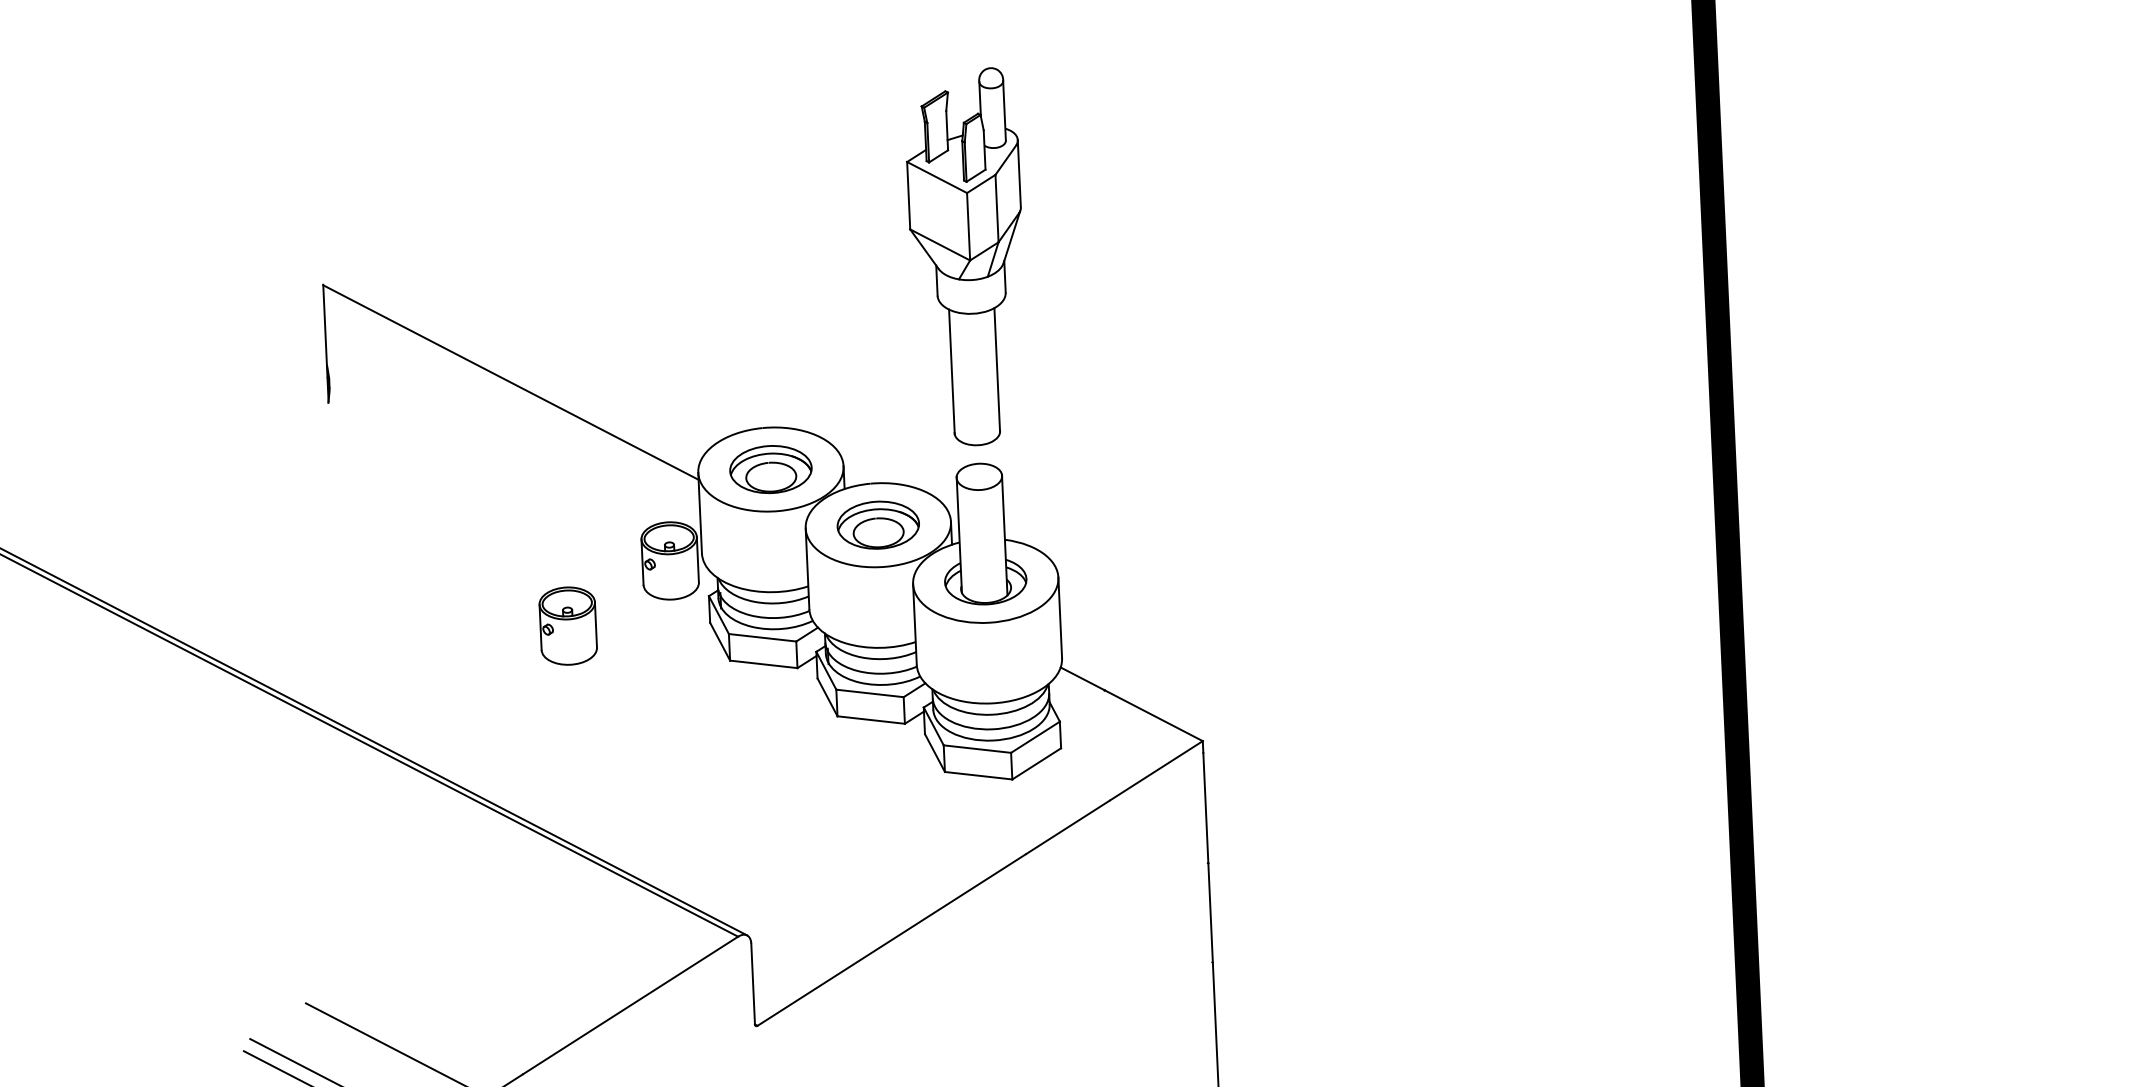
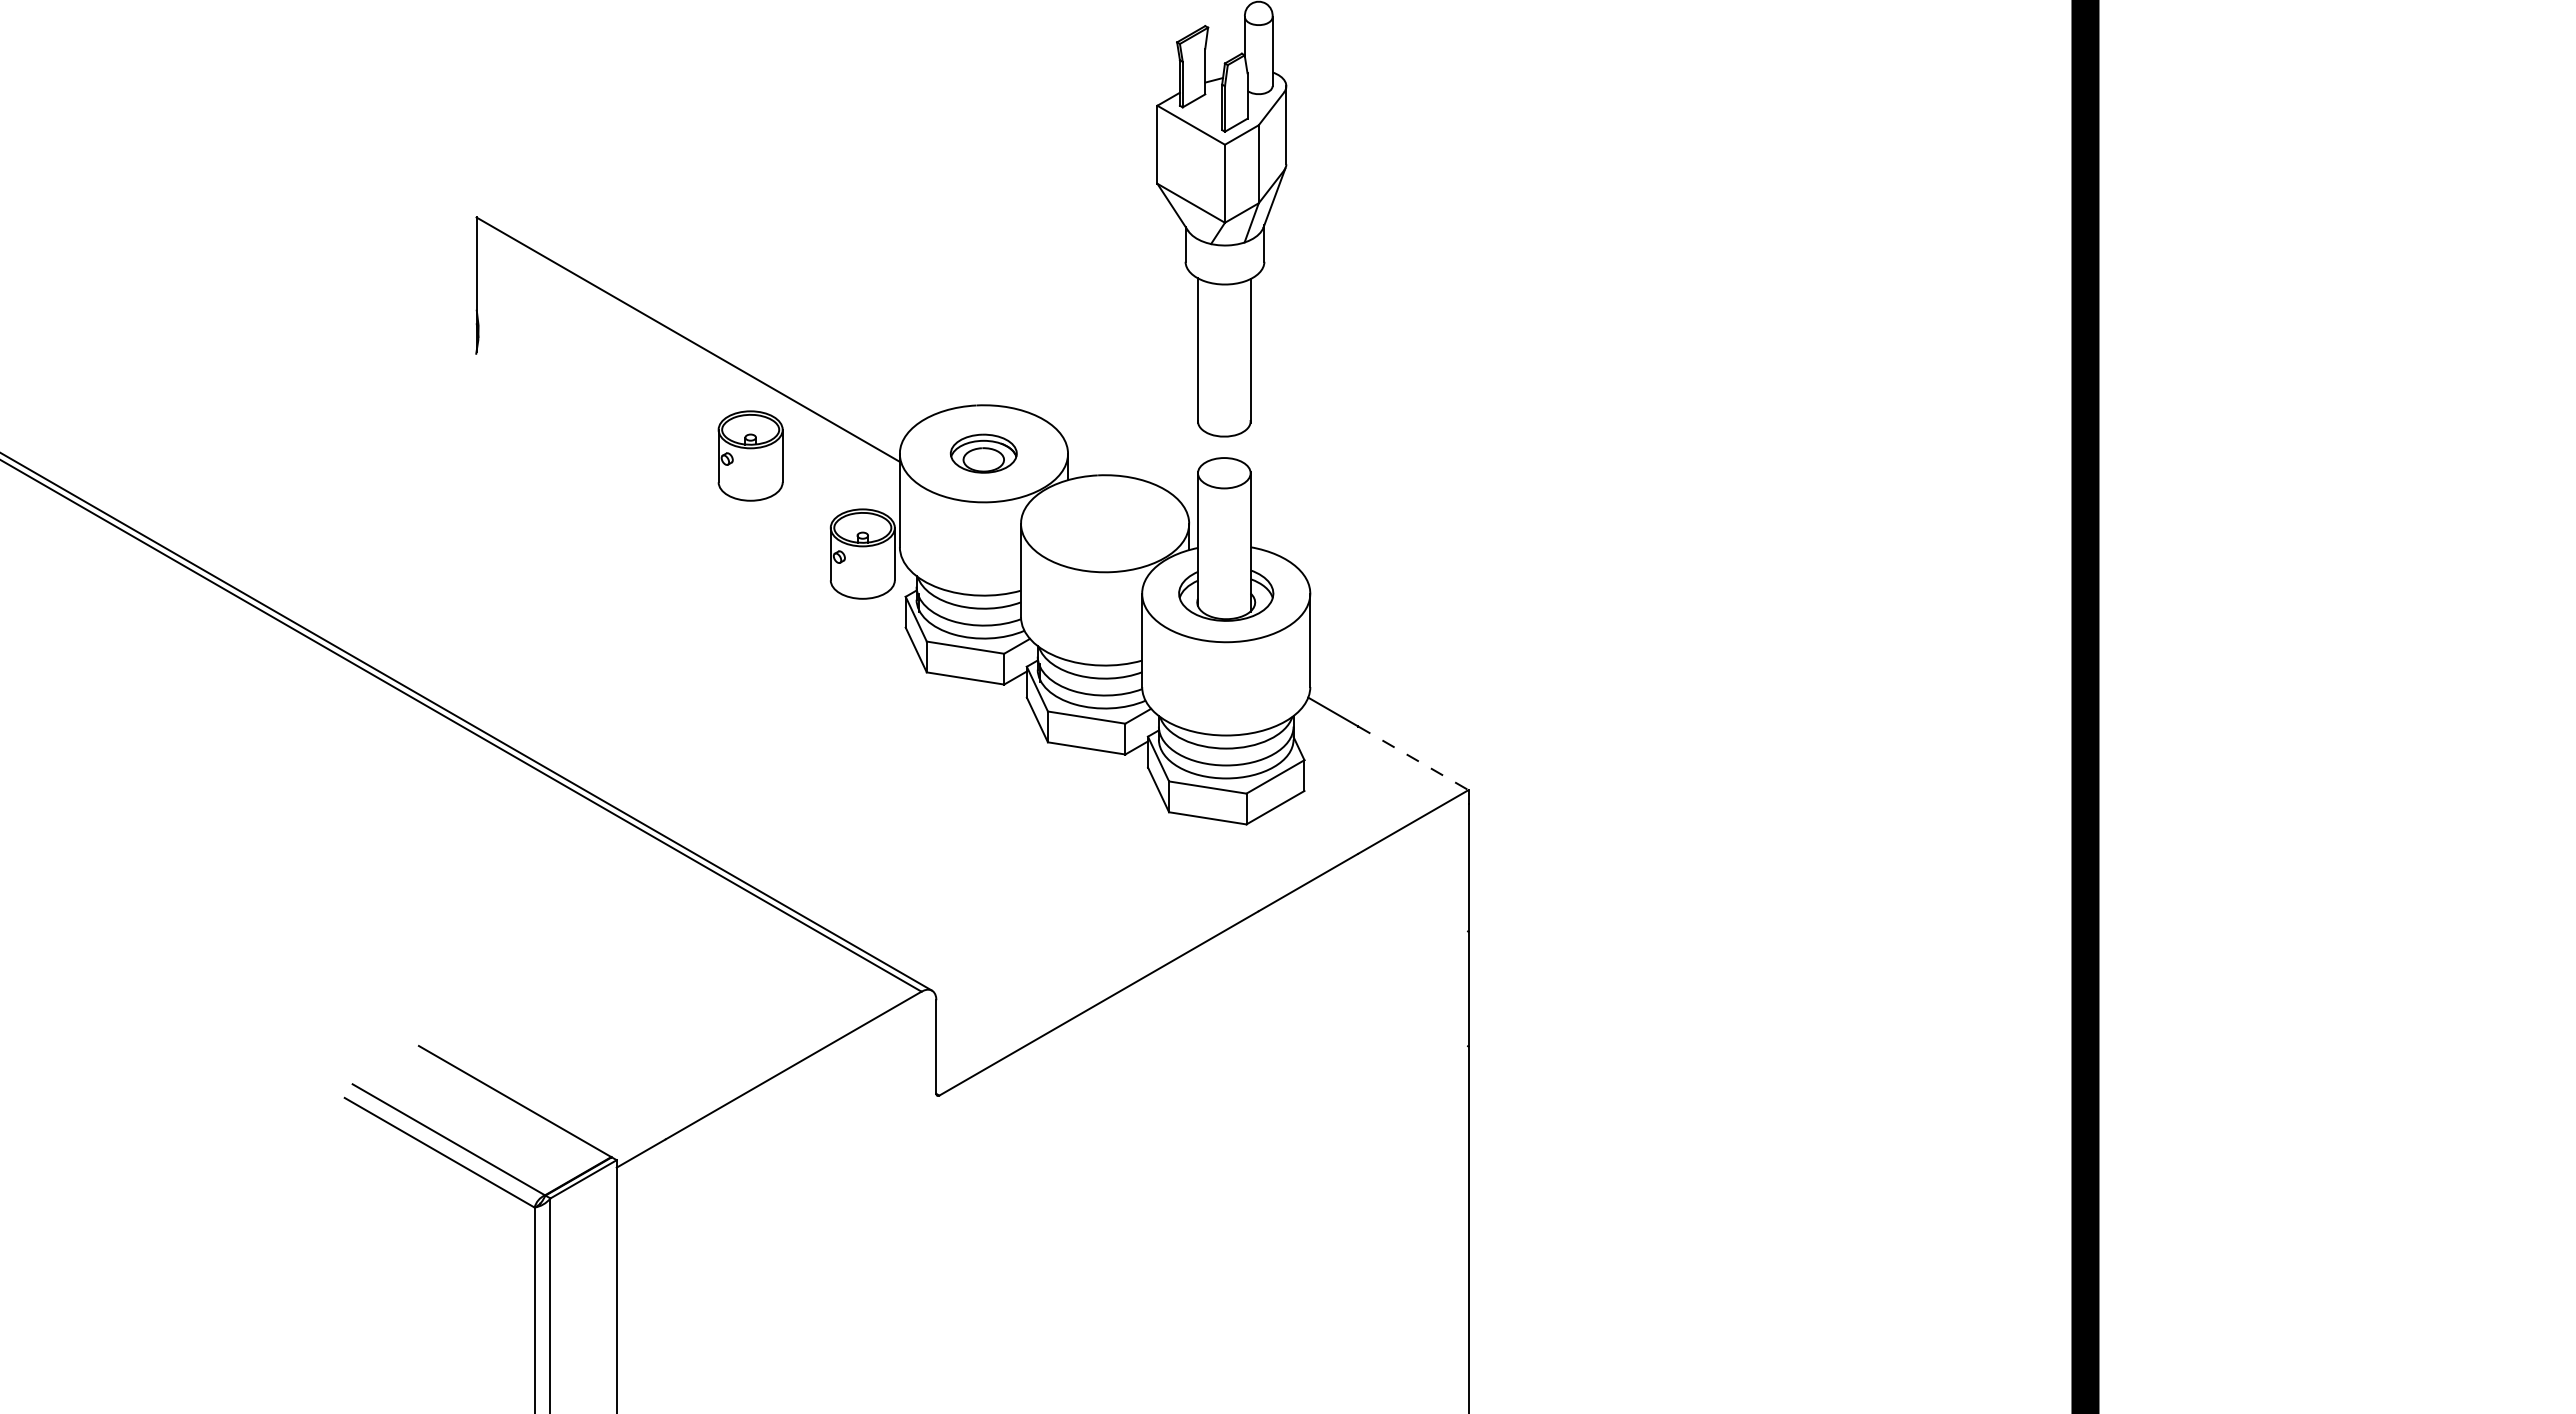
part: (770, 469) -> (983, 453), size x0.7
part: (878, 524) -> (1105, 523), removed
part: (568, 625) -> (750, 455), moved
line: (1154, 715) -> (1413, 758), solid -> dashed

